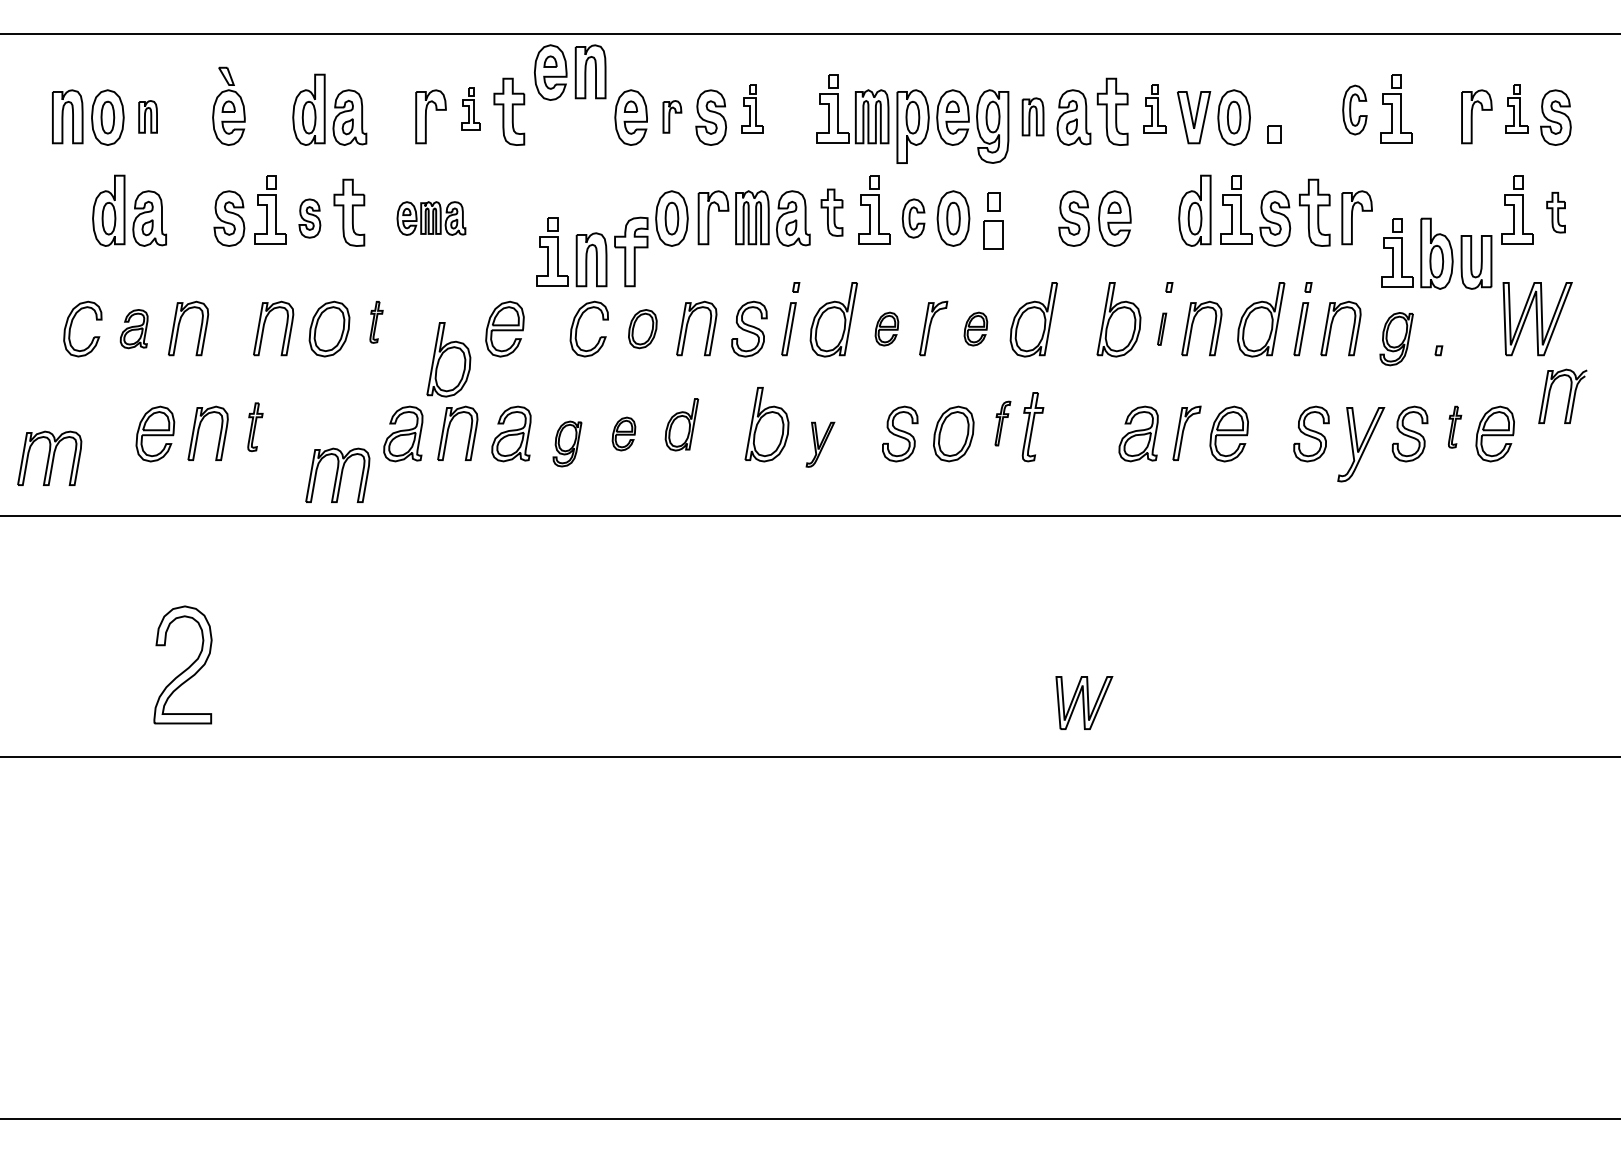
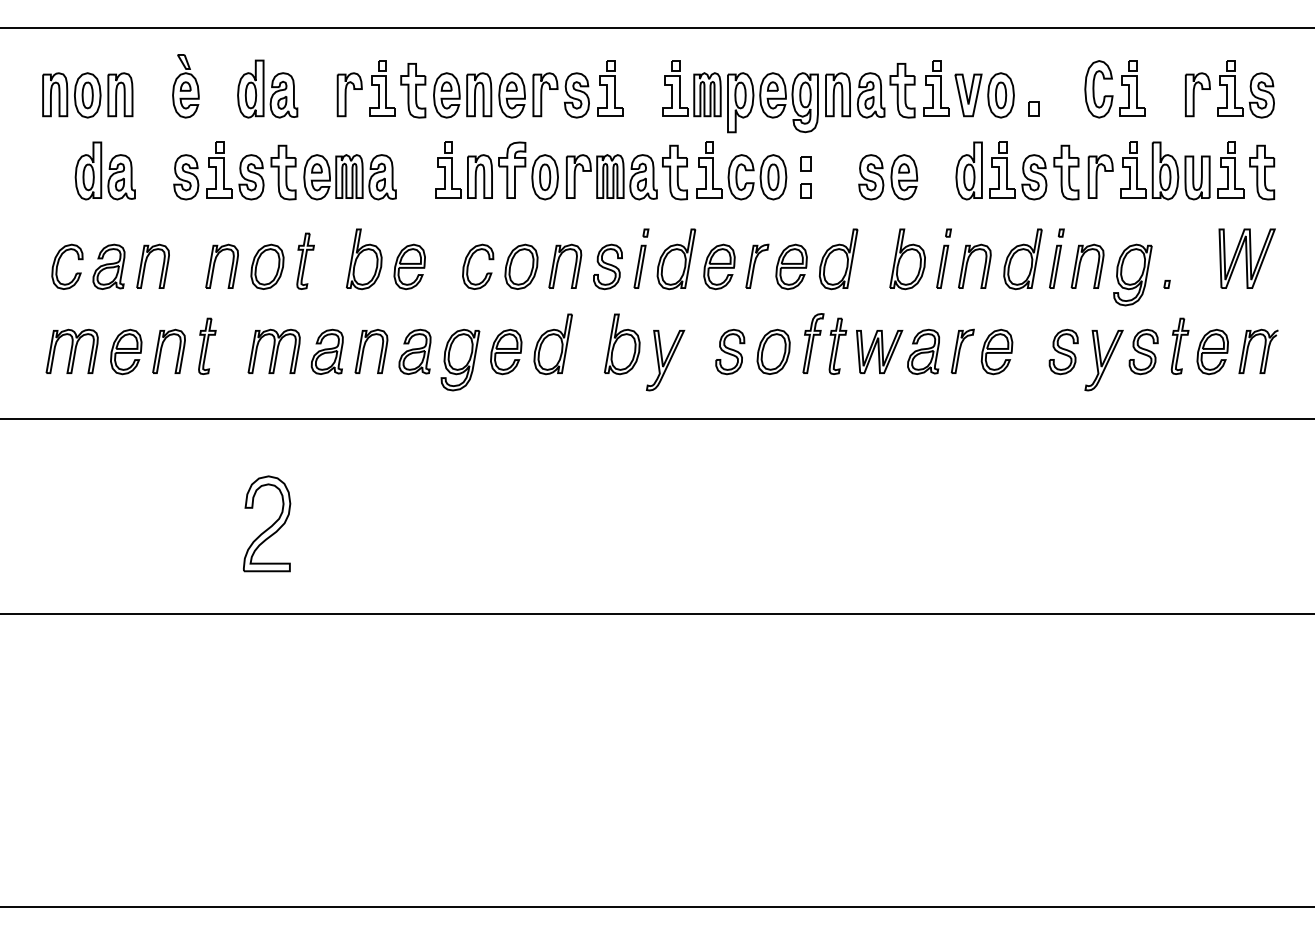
part: (570, 72) -> (462, 95), moved
part: (470, 108) -> (381, 87), size x1.67
part: (752, 108) -> (610, 87), size x1.43
part: (1154, 108) -> (936, 87), size x1.43
part: (1516, 108) -> (1229, 87), size x1.43
part: (1354, 109) -> (1098, 88), size x1.43
part: (147, 116) -> (119, 94), size x1.67
part: (672, 116) -> (545, 94), size x1.67
part: (1032, 116) -> (837, 94), size x1.43
part: (831, 212) -> (674, 172), size x1.43
part: (1555, 212) -> (1261, 172), size x1.67
part: (309, 218) -> (251, 177), size x1.43
part: (431, 218) -> (350, 177), size x1.67
part: (913, 218) -> (741, 177), size x1.43
part: (993, 235) -> (805, 190), size x0.62
part: (592, 251) -> (480, 169), moved
part: (1436, 253) -> (1165, 170), moved
part: (376, 322) -> (305, 261), size x1.67
part: (134, 328) -> (109, 266), size x1.43
part: (642, 328) -> (521, 266), size x1.43
part: (886, 328) -> (719, 266), size x1.67
part: (975, 328) -> (791, 266), size x1.67
part: (1161, 329) -> (942, 267), size x1.67
part: (1396, 338) -> (1132, 274), size x1.43
part: (448, 359) -> (363, 259), moved
curve: (1568, 396) -> (1263, 351), moved
part: (1002, 423) -> (813, 343), size x1.67
part: (681, 424) -> (552, 344), size x1.43
part: (255, 427) -> (207, 346), size x1.43
part: (1454, 427) -> (1179, 346), size x1.67
part: (623, 433) -> (505, 351), size x1.67
part: (567, 443) -> (460, 359), size x1.67
part: (820, 444) -> (665, 360), size x1.67
part: (49, 457) -> (72, 350), moved
part: (337, 474) -> (273, 350), moved
part: (182, 664) -> (266, 523), moved
part: (1084, 702) -> (879, 351), moved

